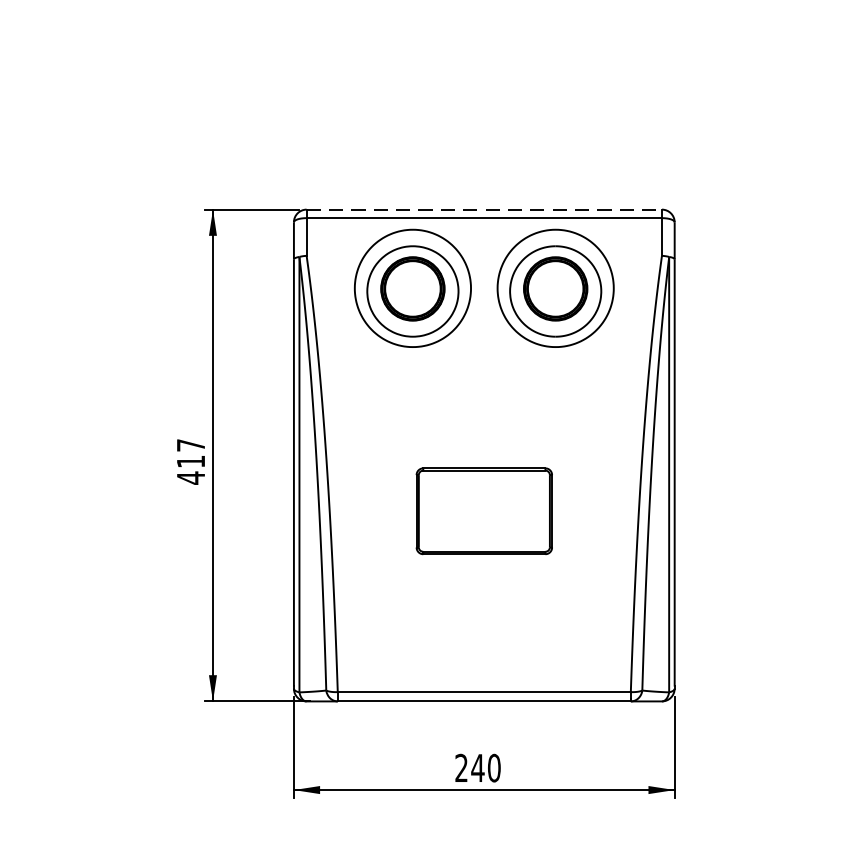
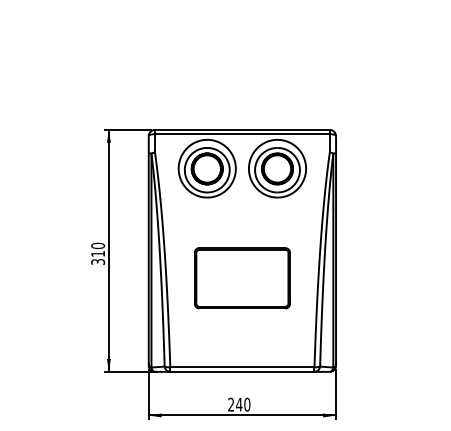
line: (484, 208) -> (242, 129), dashed -> solid
text: (191, 460) -> (98, 253), 417 -> 310
part: (484, 511) -> (242, 278), size x1.43

